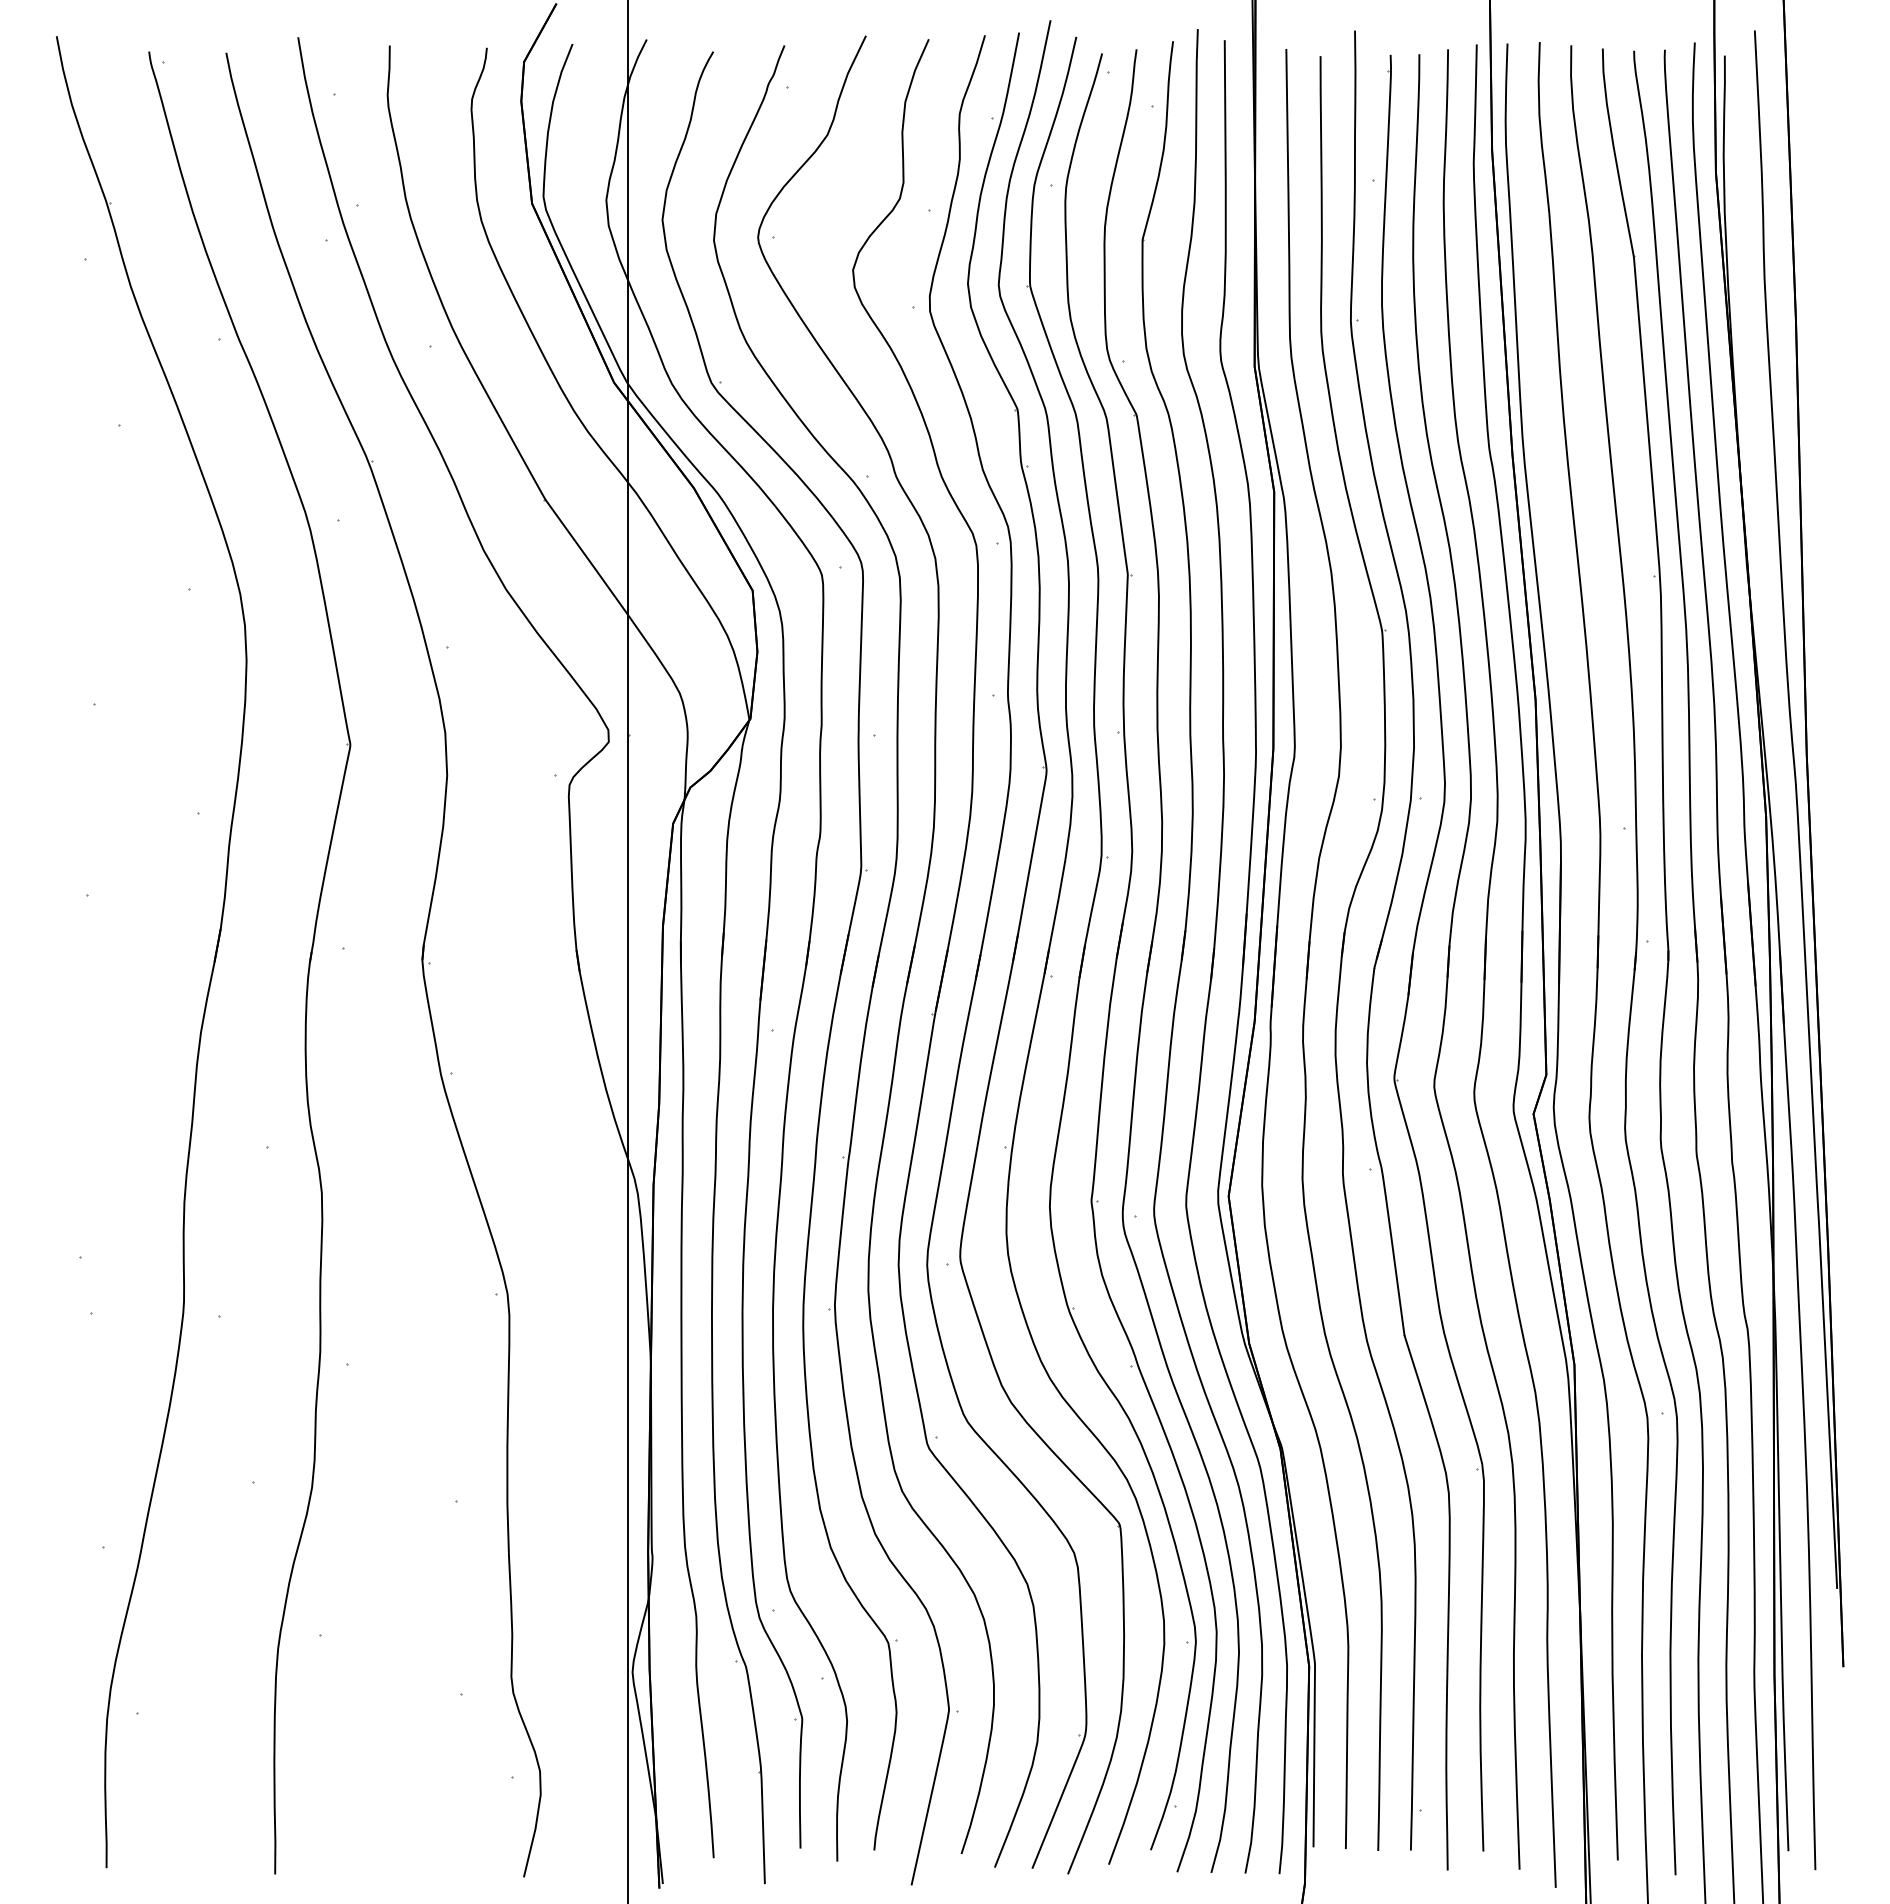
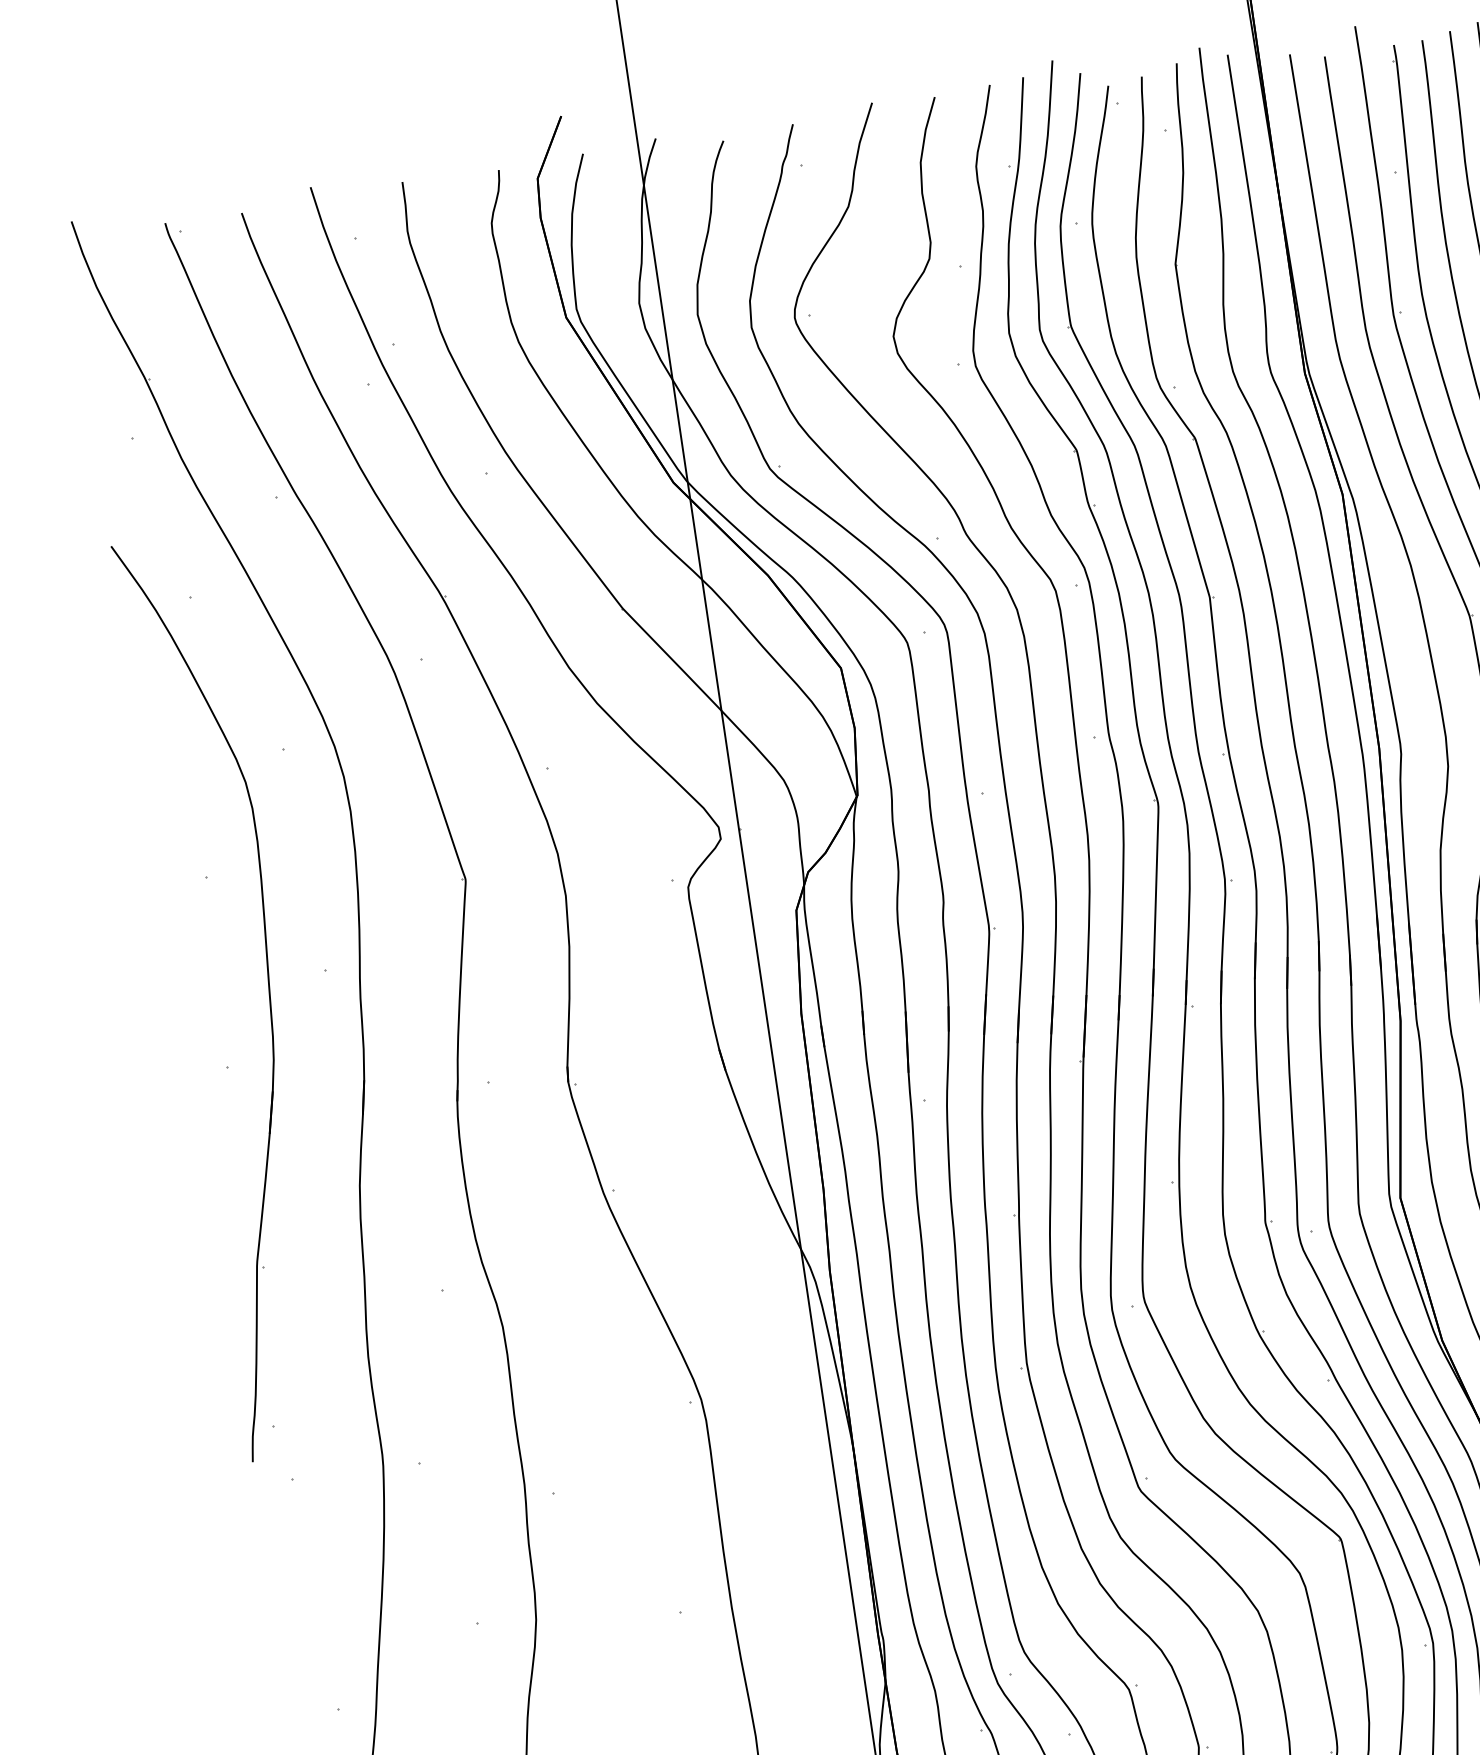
part: (138, 830) -> (268, 995), added

